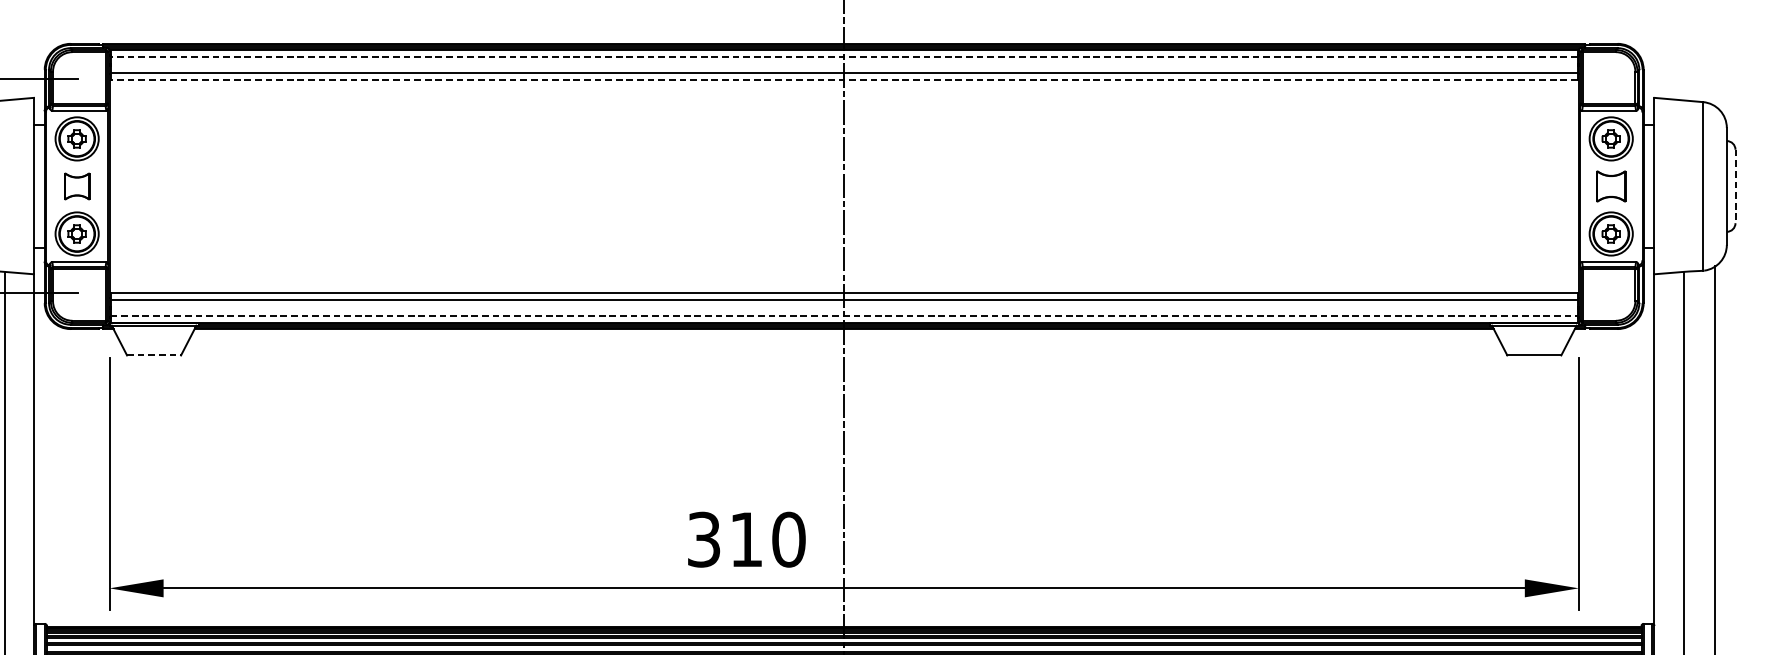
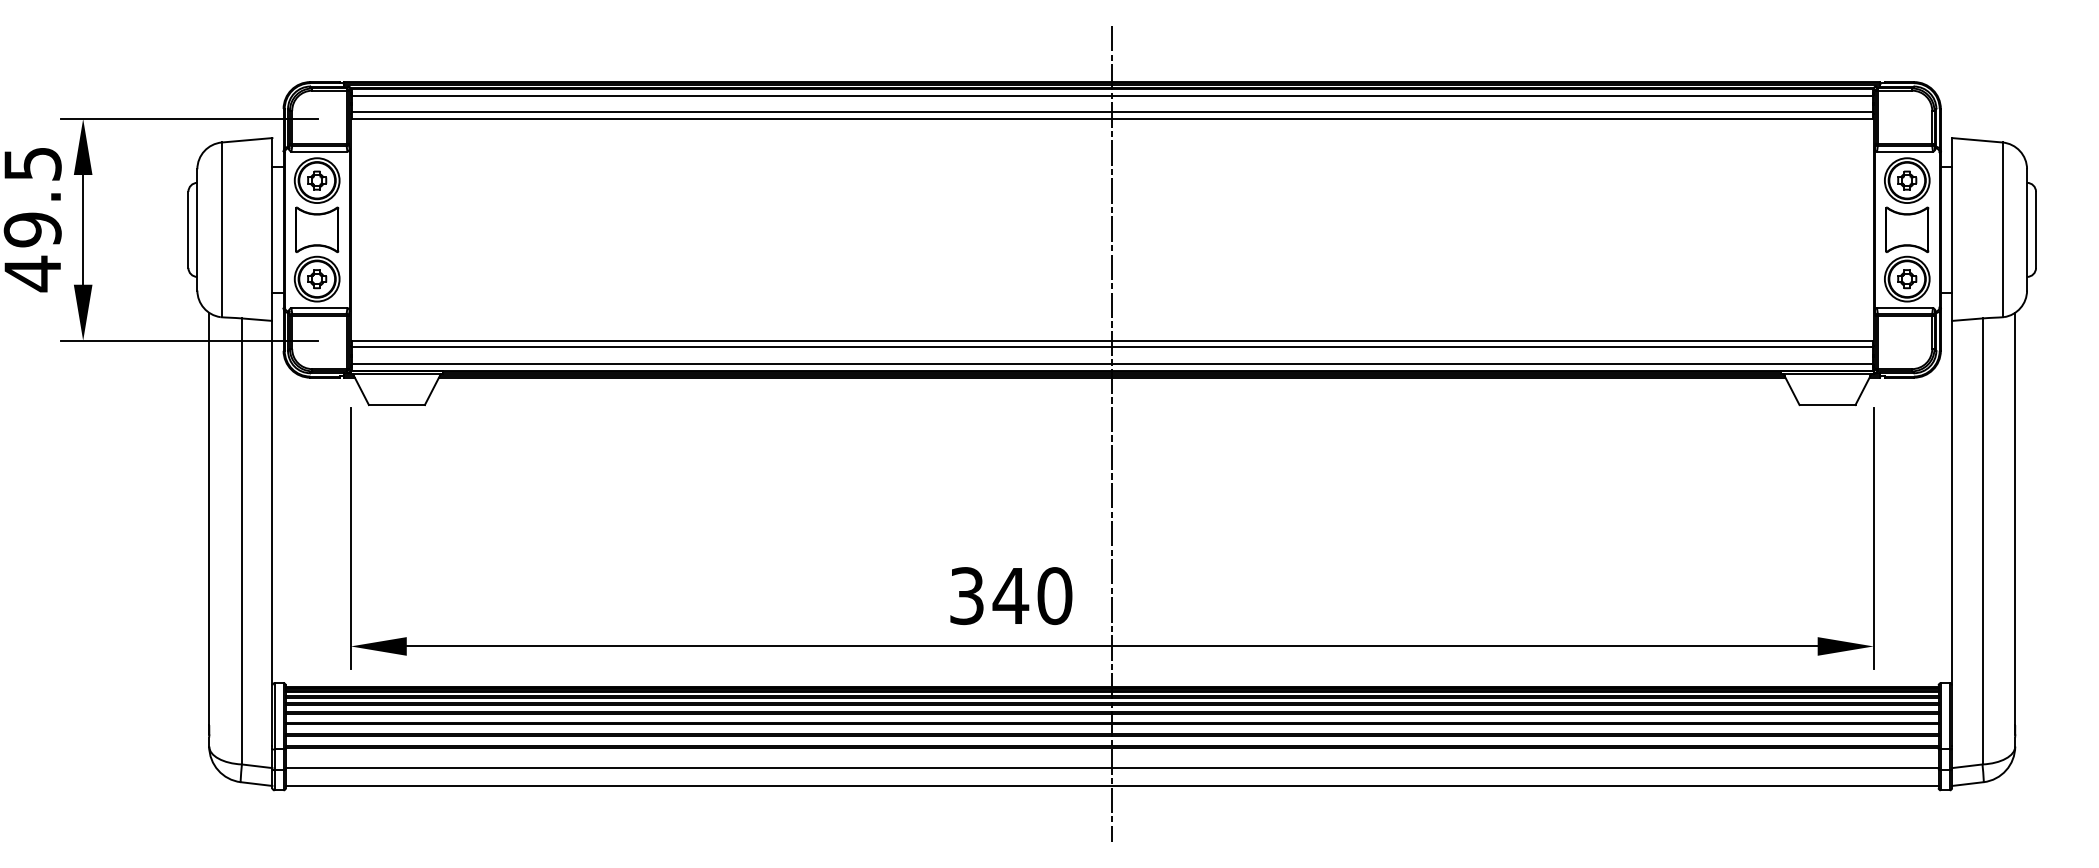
line: (843, 56) -> (1111, 95), dashed -> solid
line: (843, 79) -> (1111, 119), dashed -> solid
part: (77, 186) -> (317, 229), size x1.67
part: (1611, 186) -> (1907, 229), size x1.43
line: (1735, 187) -> (2036, 230), dashed -> solid
line: (844, 316) -> (1112, 364), dashed -> solid
line: (153, 355) -> (396, 405), dashed -> solid
text: (746, 539) -> (1010, 595), 310 -> 340

